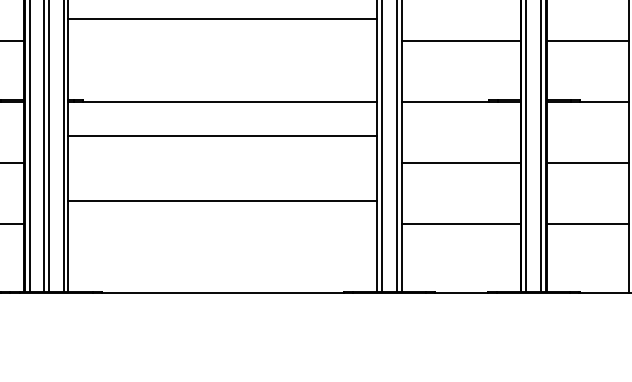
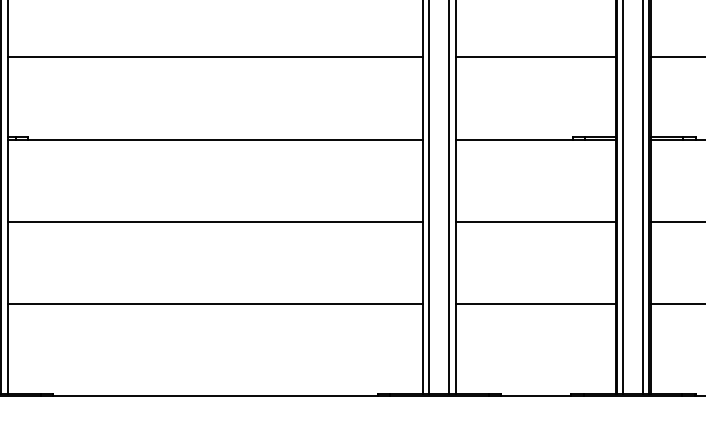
line: (222, 19) -> (214, 57), moved
line: (222, 136) -> (214, 221), moved
line: (222, 201) -> (214, 303), moved

